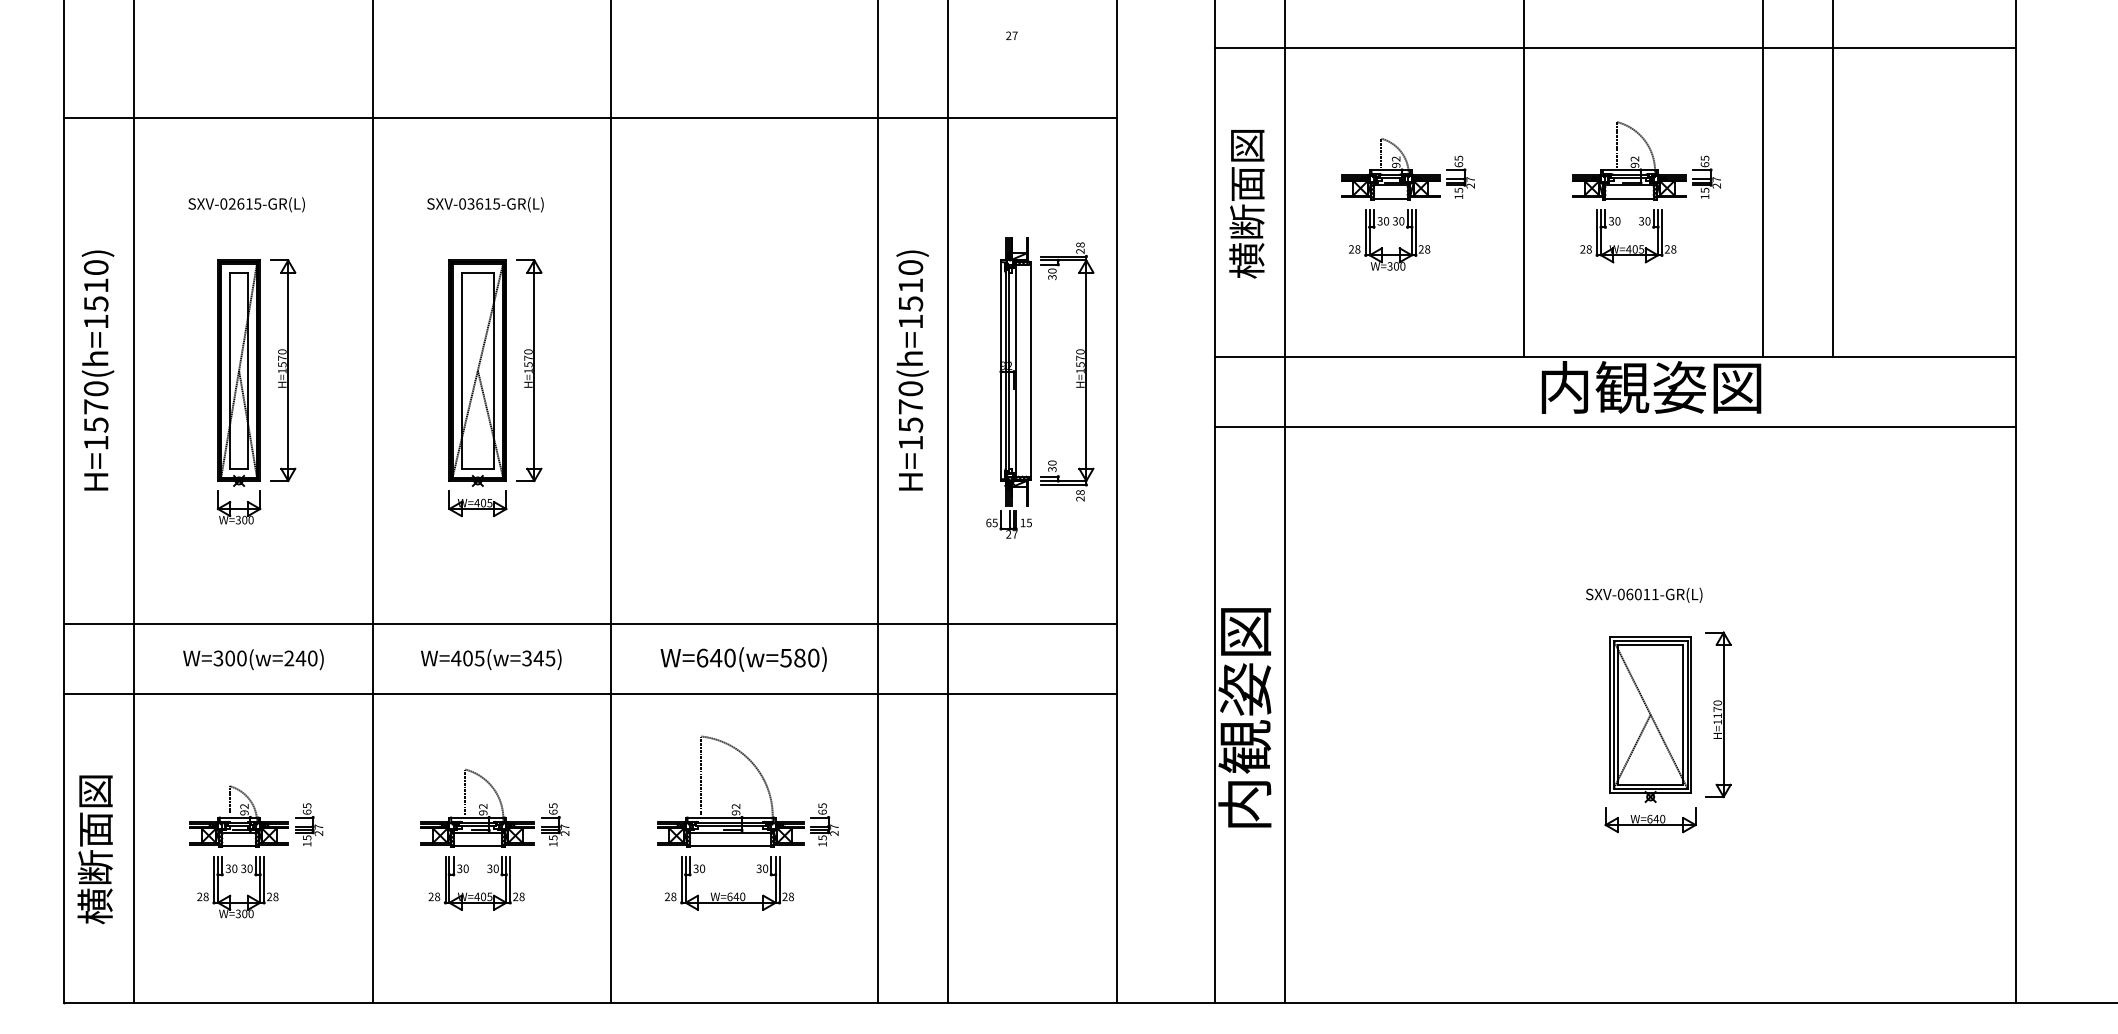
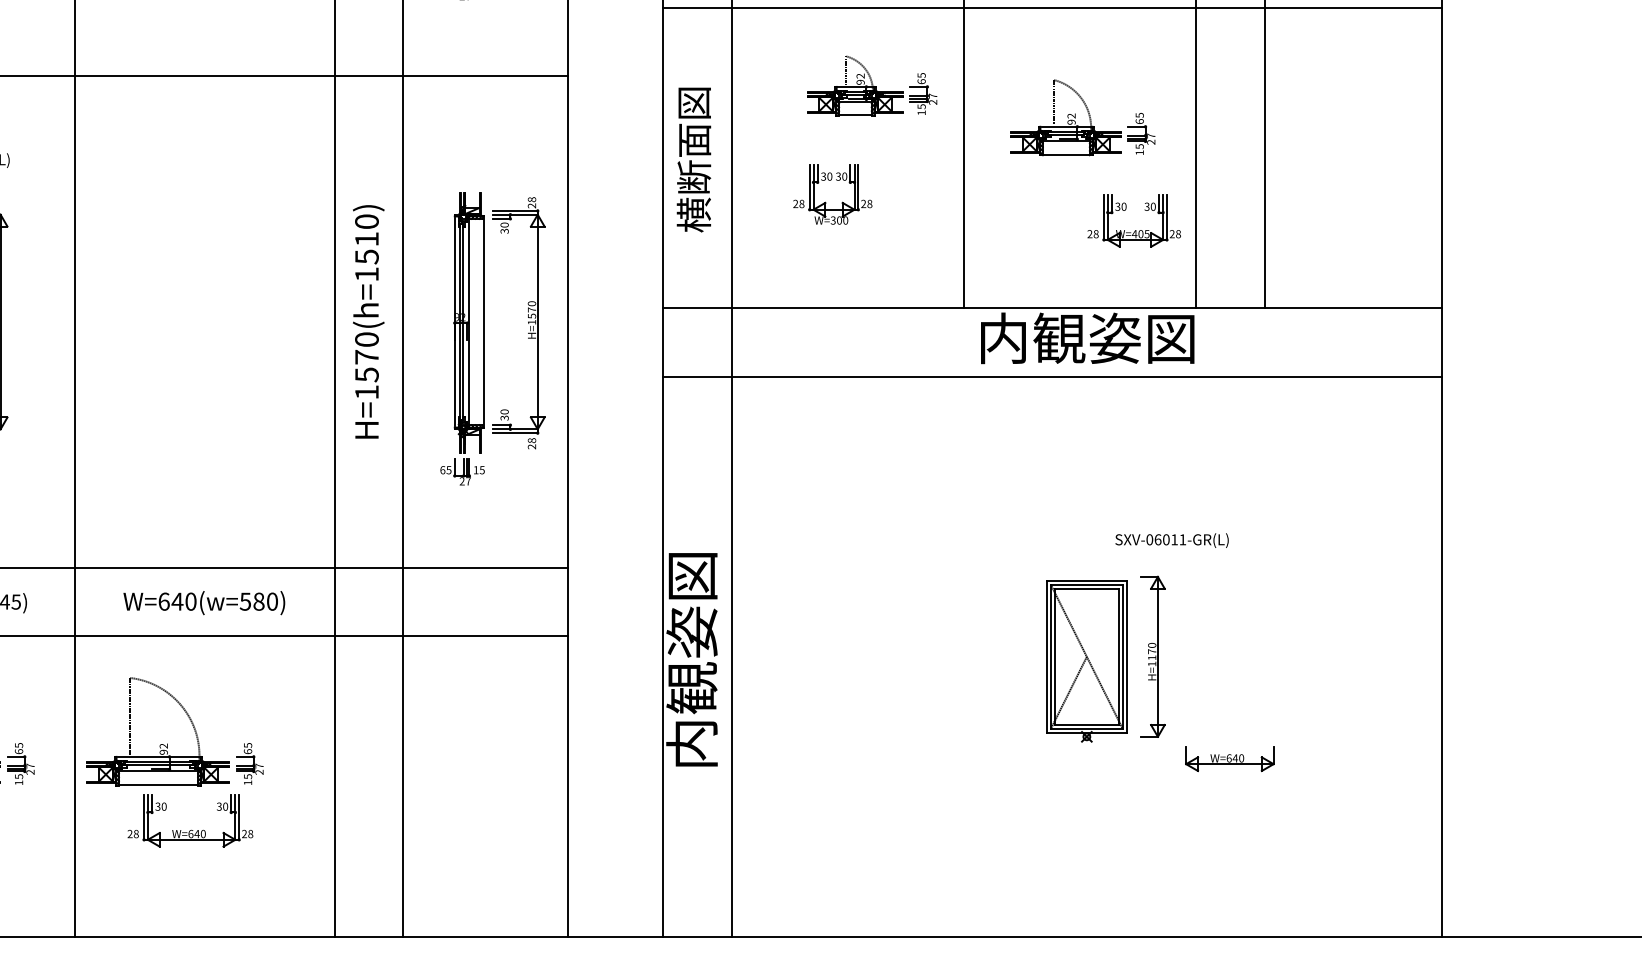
part: (1407, 169) -> (871, 86), moved
part: (1629, 245) -> (1135, 230), moved
text: (1644, 594) -> (1172, 539), moved
part: (740, 804) -> (168, 744), moved
part: (1650, 820) -> (1229, 759), moved

